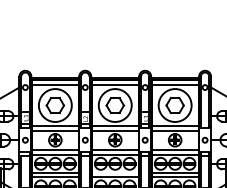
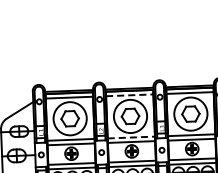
line: (115, 84) -> (129, 95), solid -> dashed
line: (115, 126) -> (131, 137), solid -> dashed

